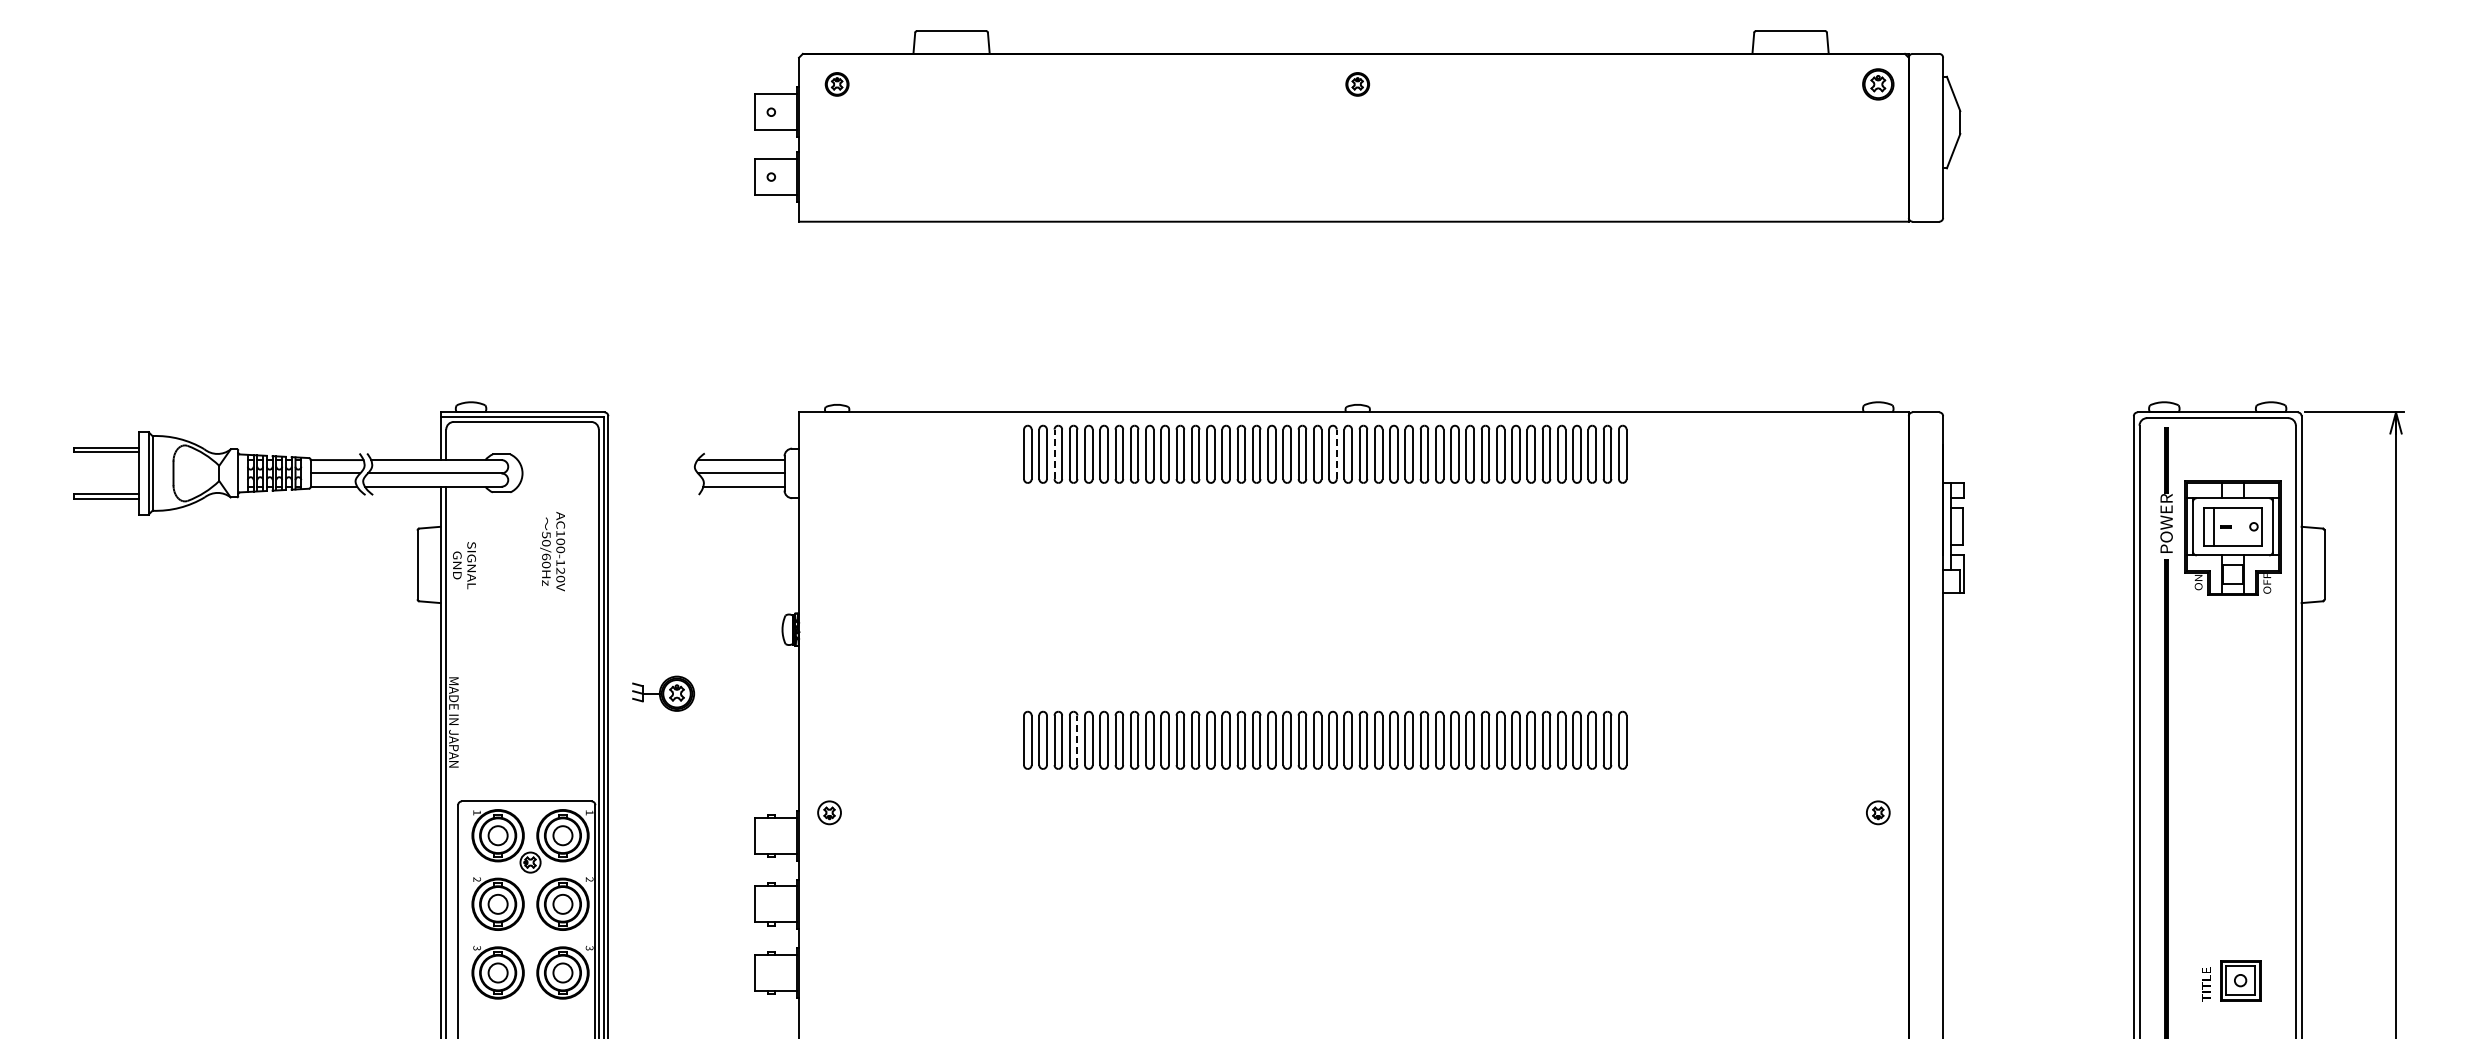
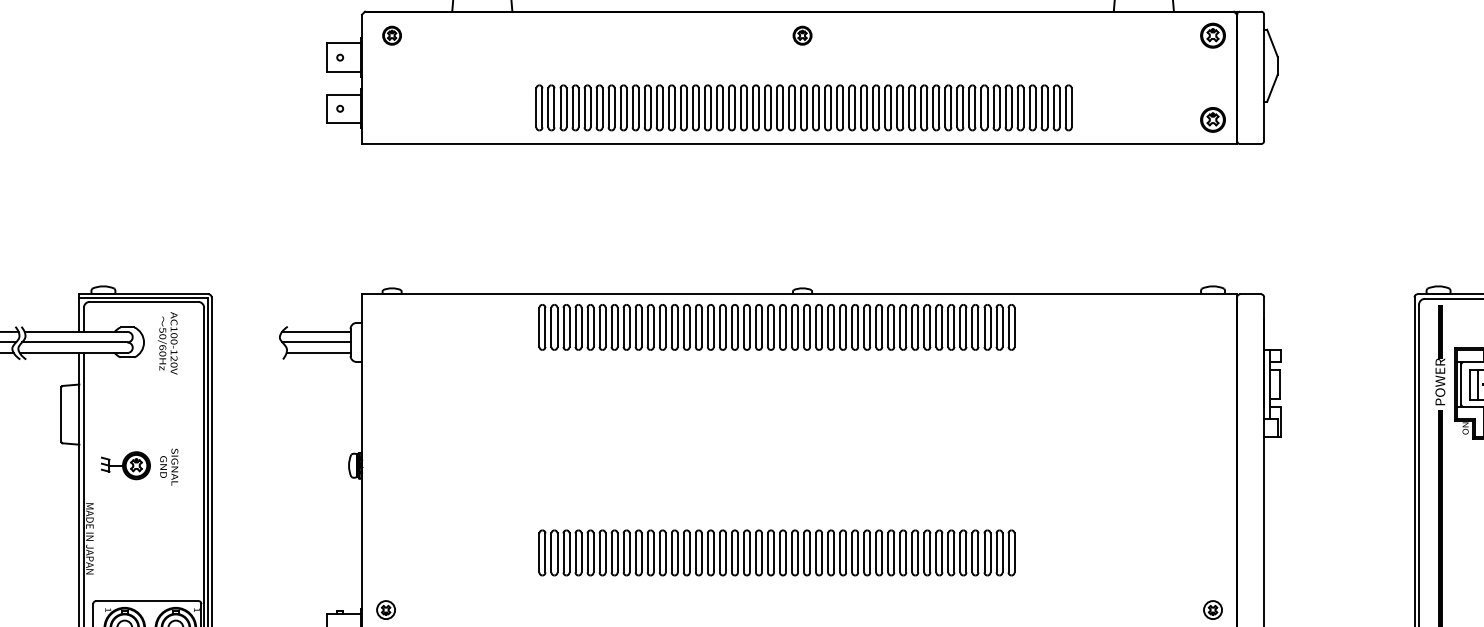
part: (1359, 175) -> (803, 107), added
part: (1878, 191) -> (1213, 120), added
line: (1054, 454) -> (563, 327), dashed -> solid
line: (1336, 454) -> (785, 327), dashed -> solid
text: (552, 551) -> (167, 343), moved
text: (464, 565) -> (169, 467), moved
part: (663, 693) -> (125, 465), moved
line: (1077, 740) -> (581, 553), dashed -> solid

